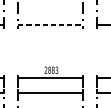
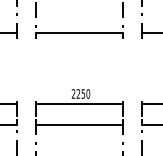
line: (51, 25) -> (80, 33), dashed -> solid
text: (53, 69) -> (83, 93), 2883 -> 2250

